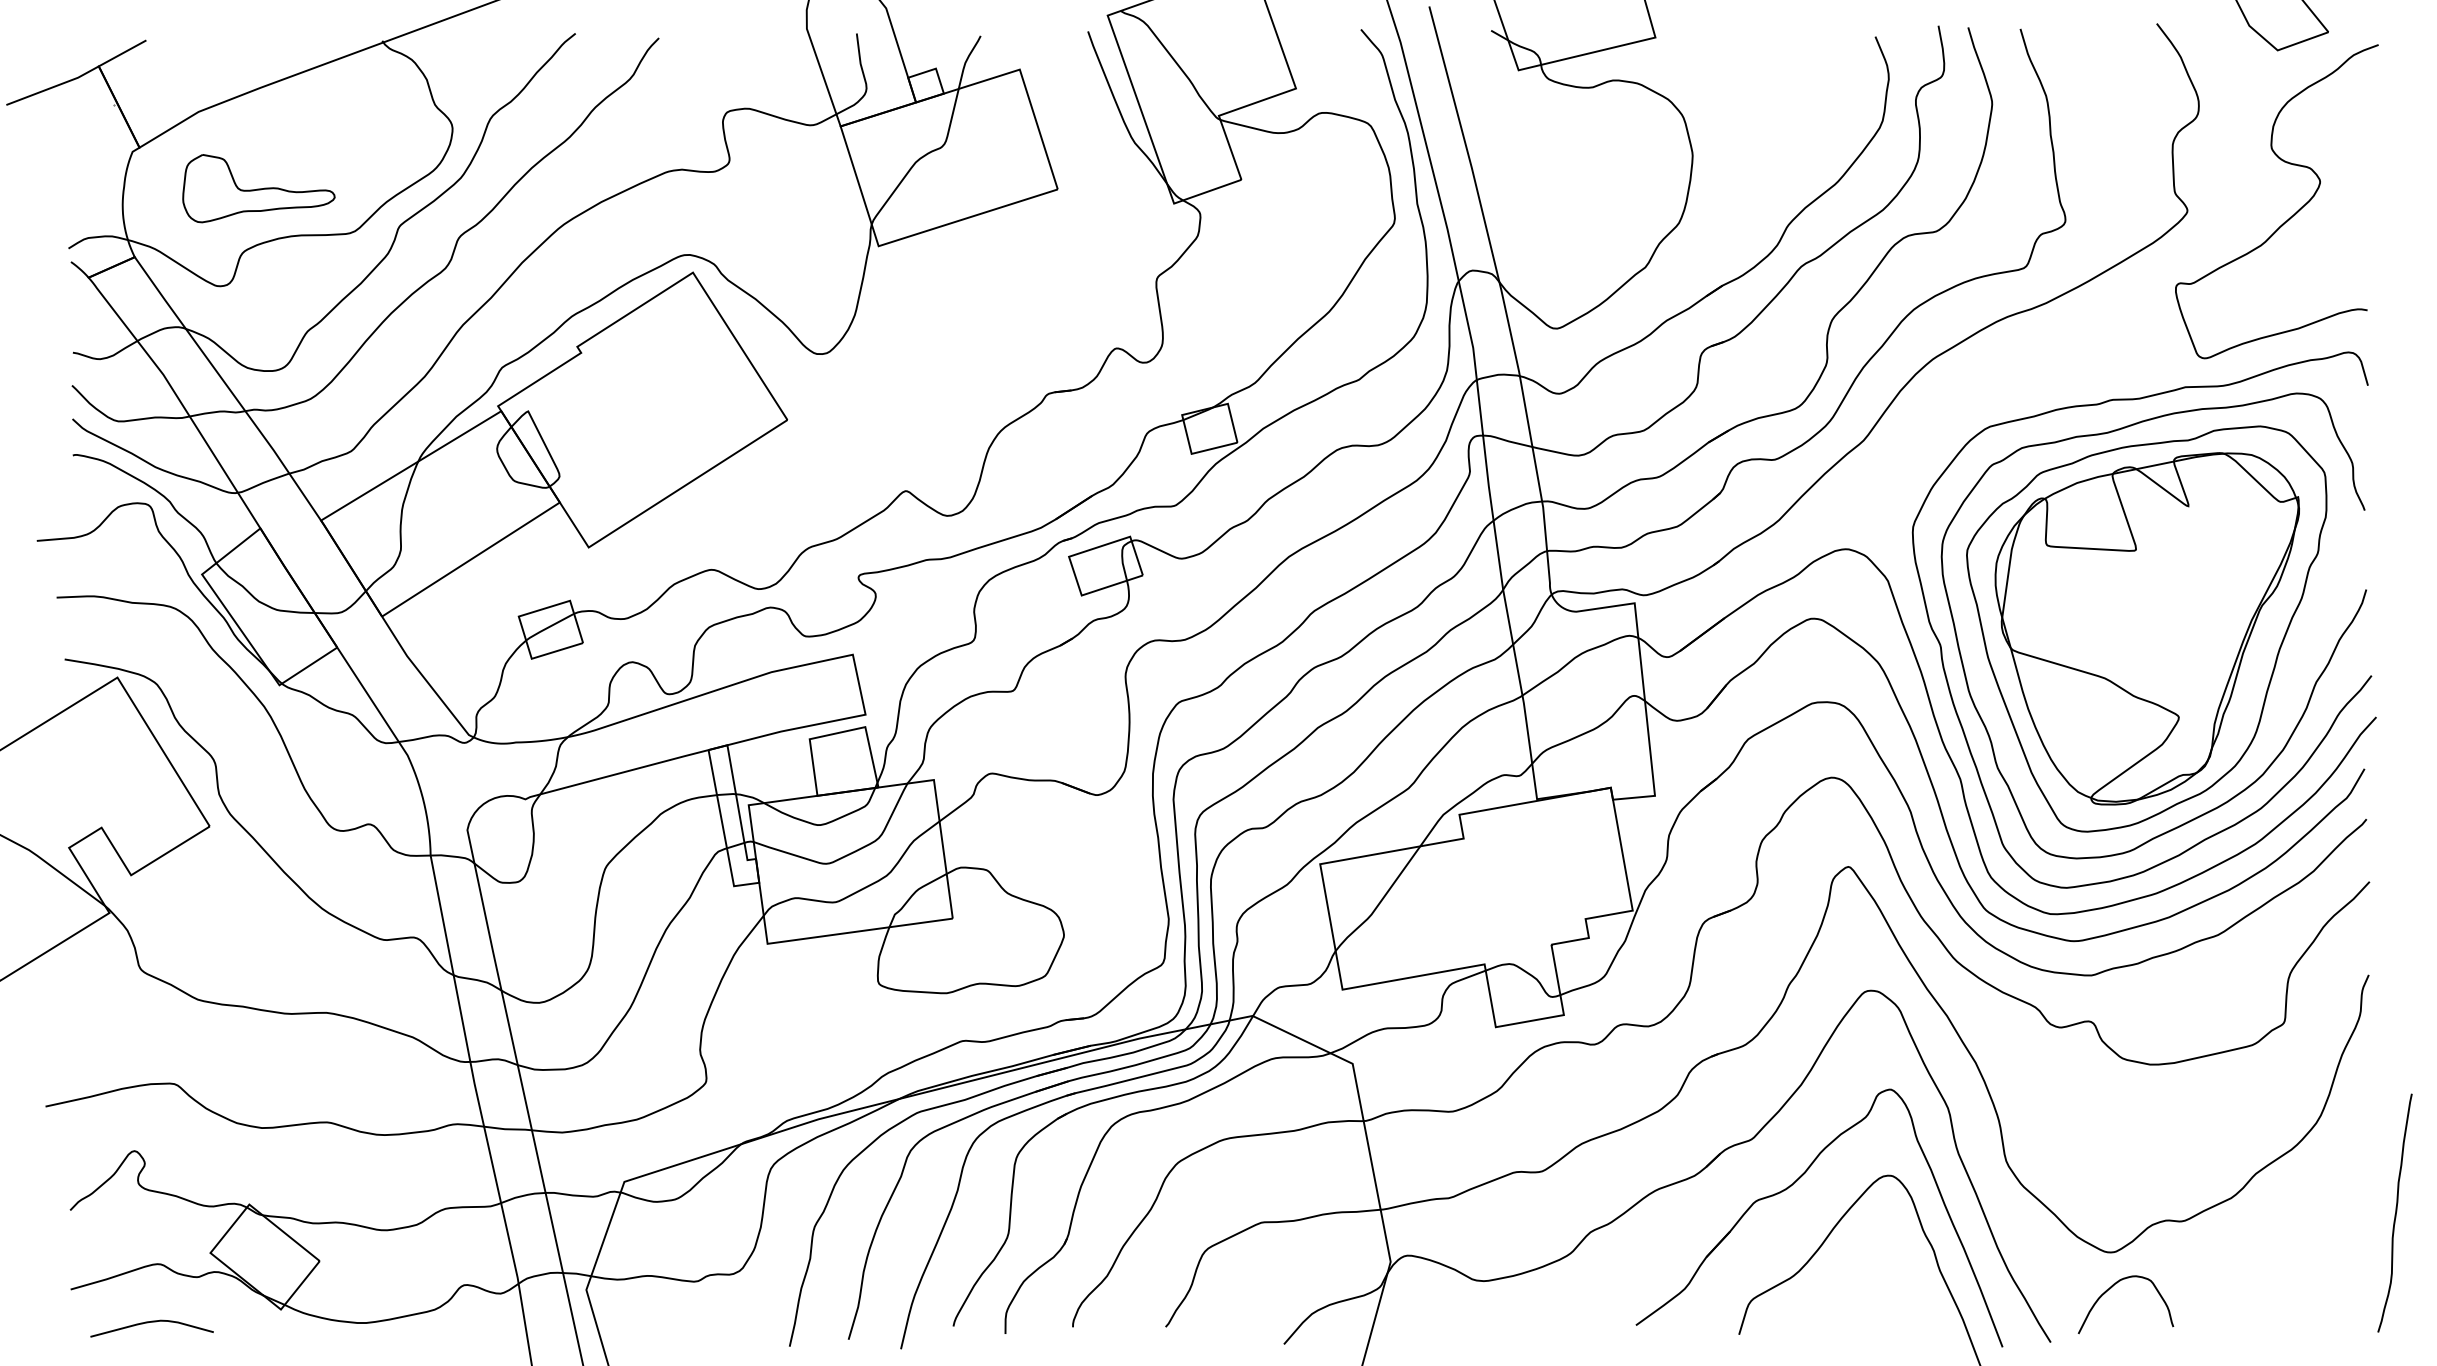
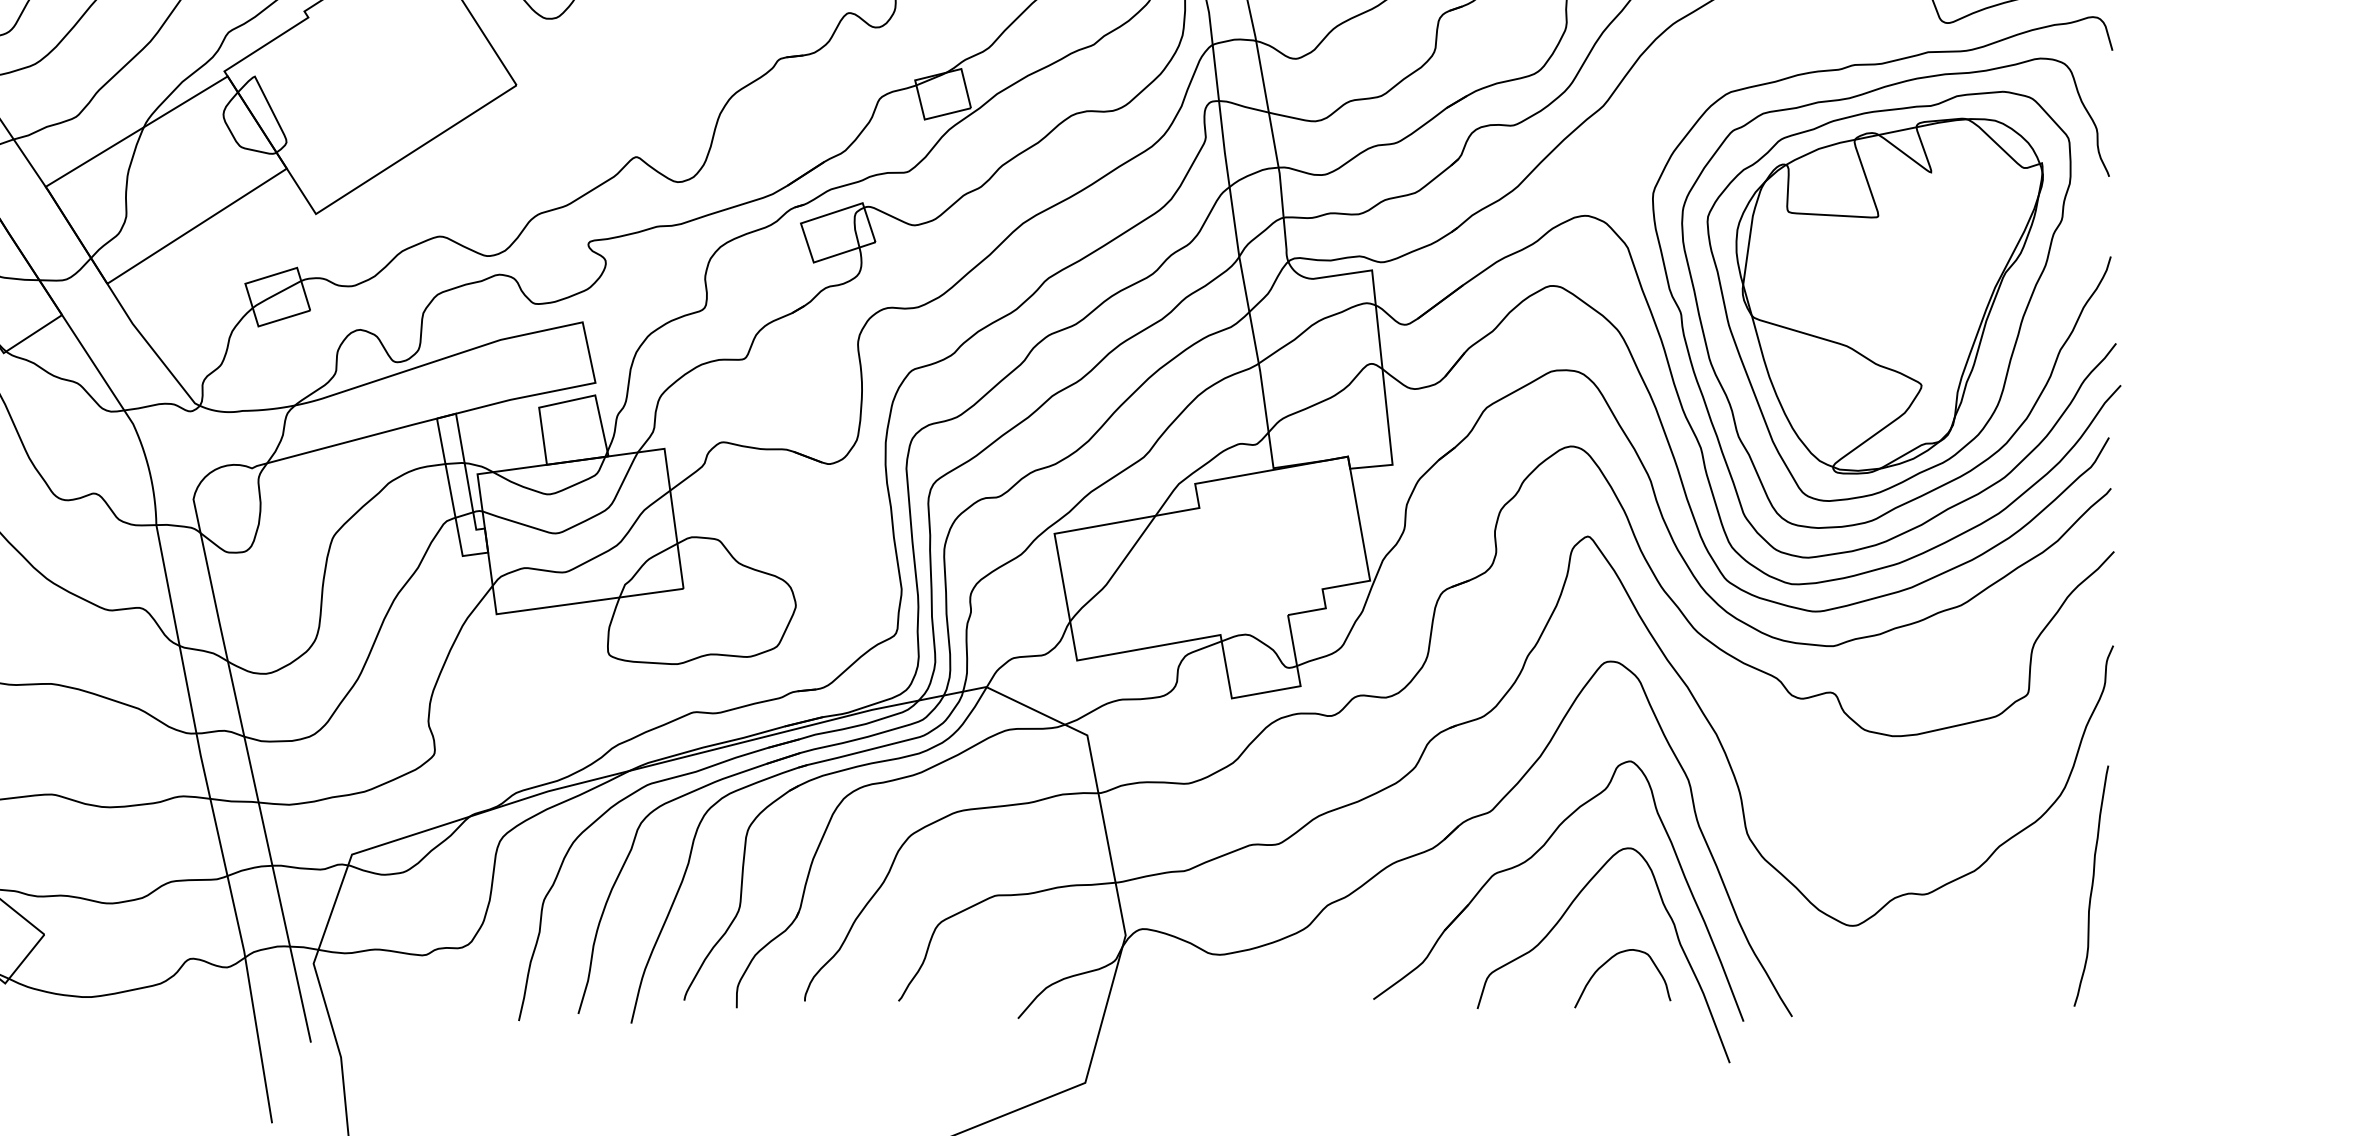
curve: (2395, 1212) -> (2091, 885), moved
curve: (2110, 1289) -> (1607, 963), moved

